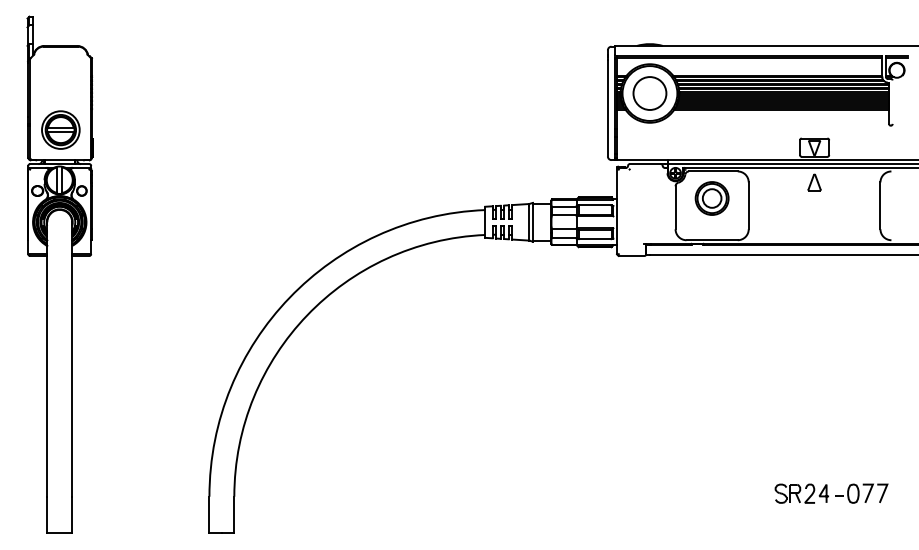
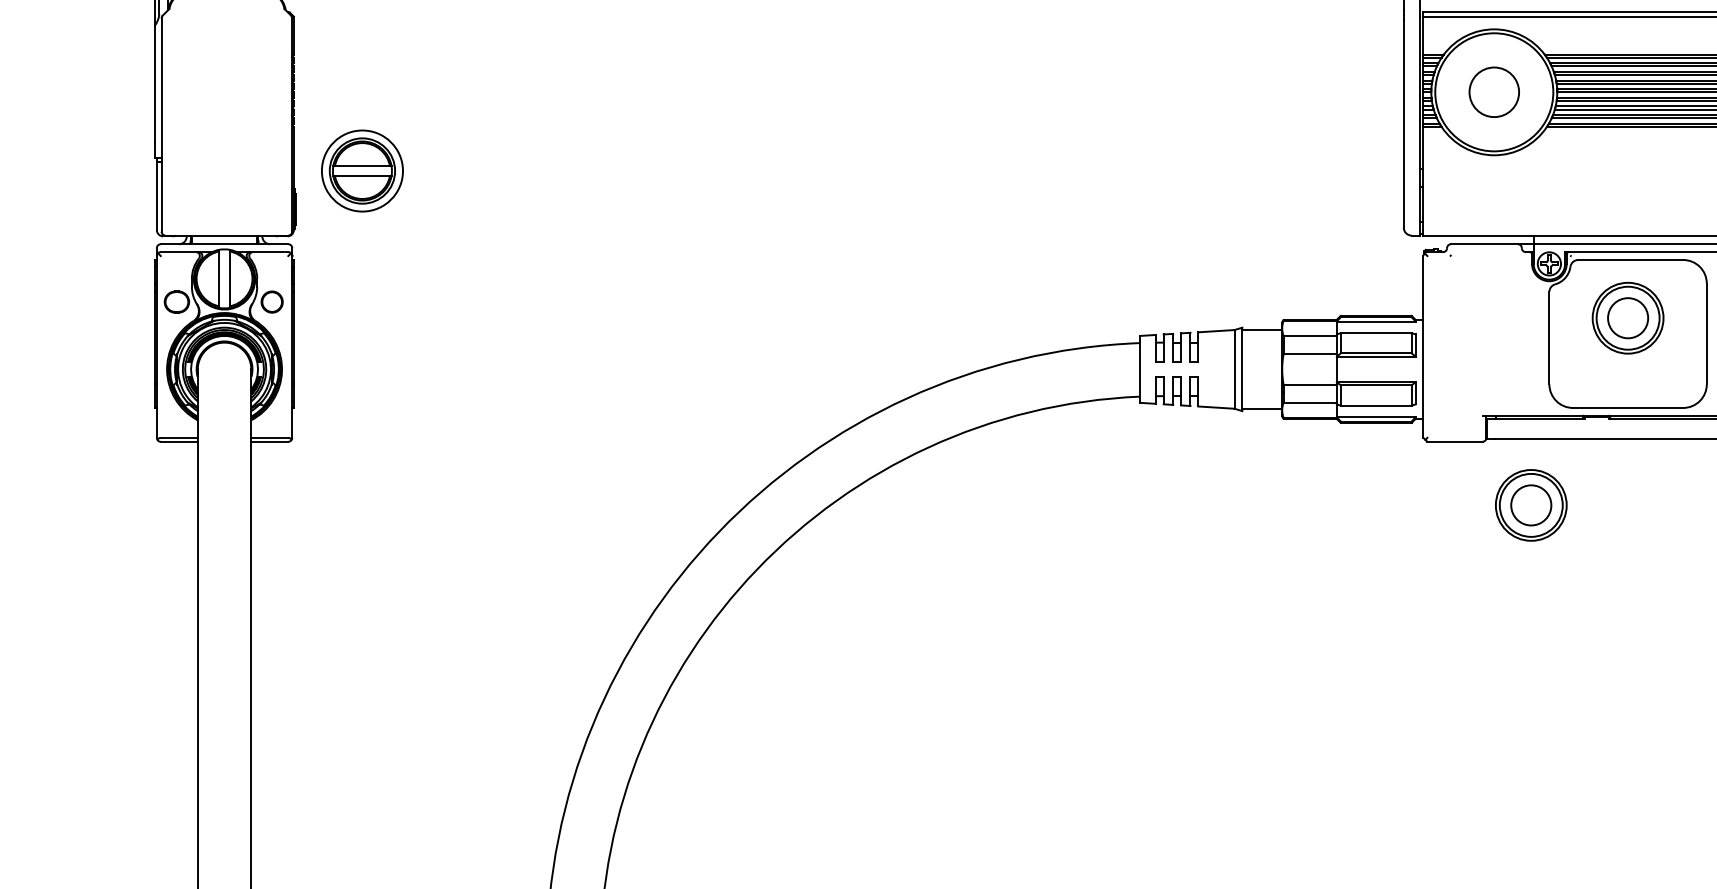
circle: (649, 93) -> (1493, 92), size x0.7
part: (60, 129) -> (361, 169), moved
part: (666, 285) -> (1529, 505), added

